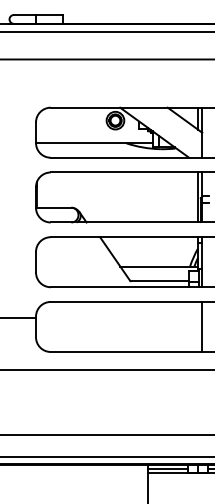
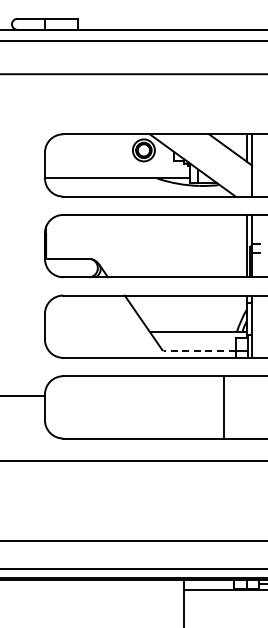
line: (160, 281) -> (199, 350), solid -> dashed
line: (202, 327) -> (224, 407), moved
line: (167, 469) -> (208, 584), removed

